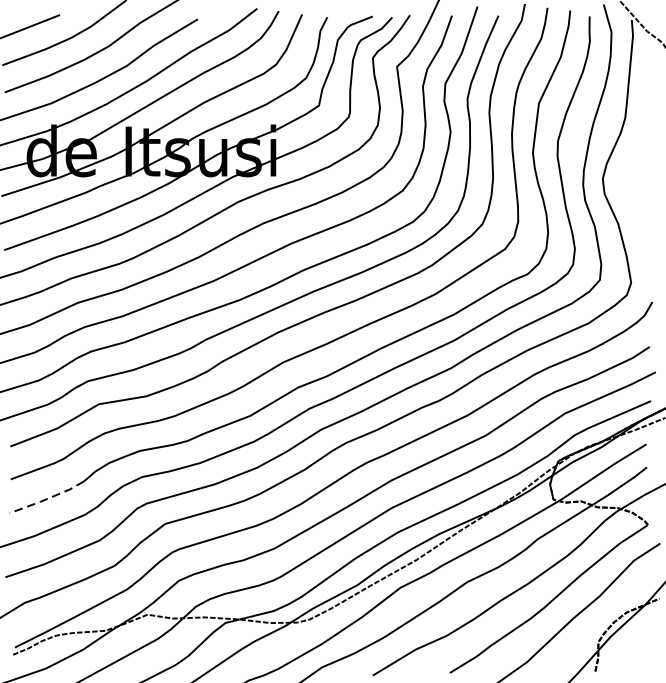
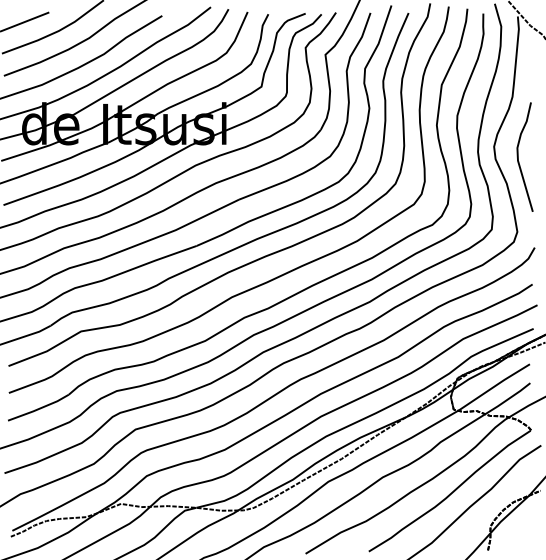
curve: (632, 190) -> (518, 156), added
line: (48, 498) -> (39, 408), dashed -> solid

